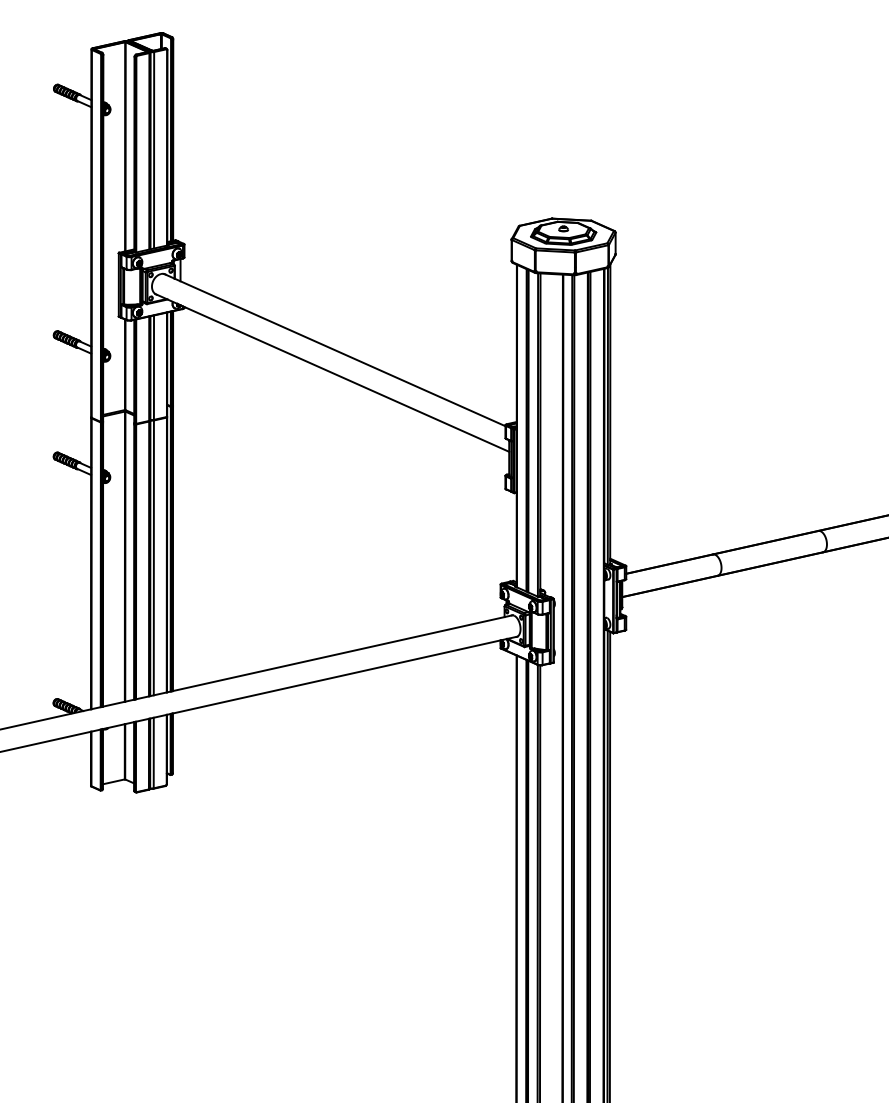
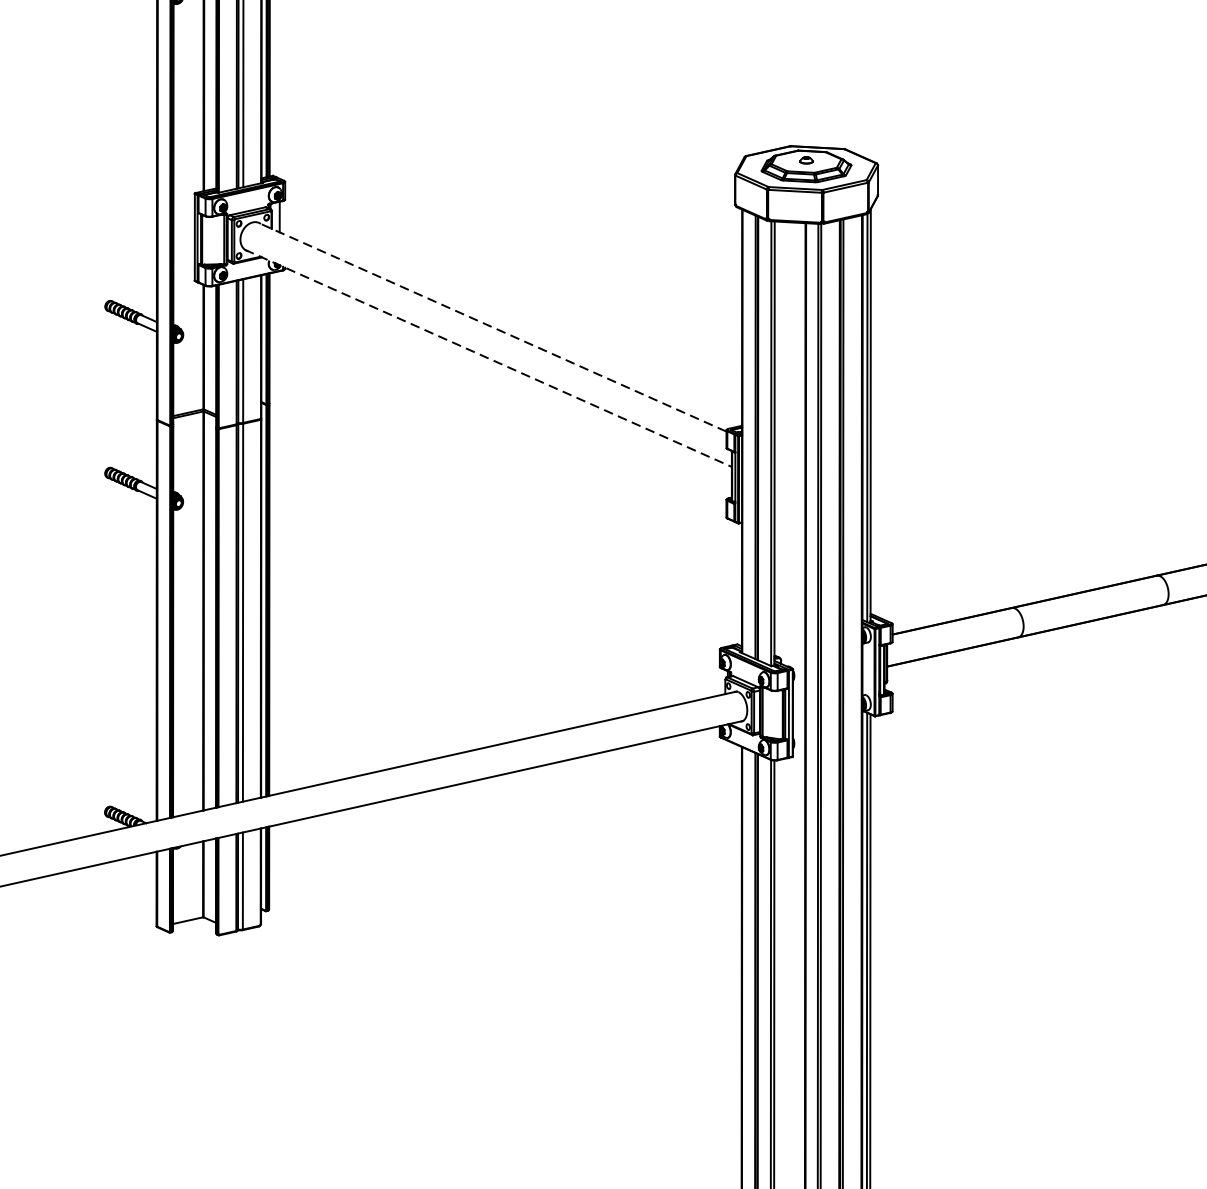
line: (334, 350) -> (491, 327), solid -> dashed
line: (332, 372) -> (488, 357), solid -> dashed

